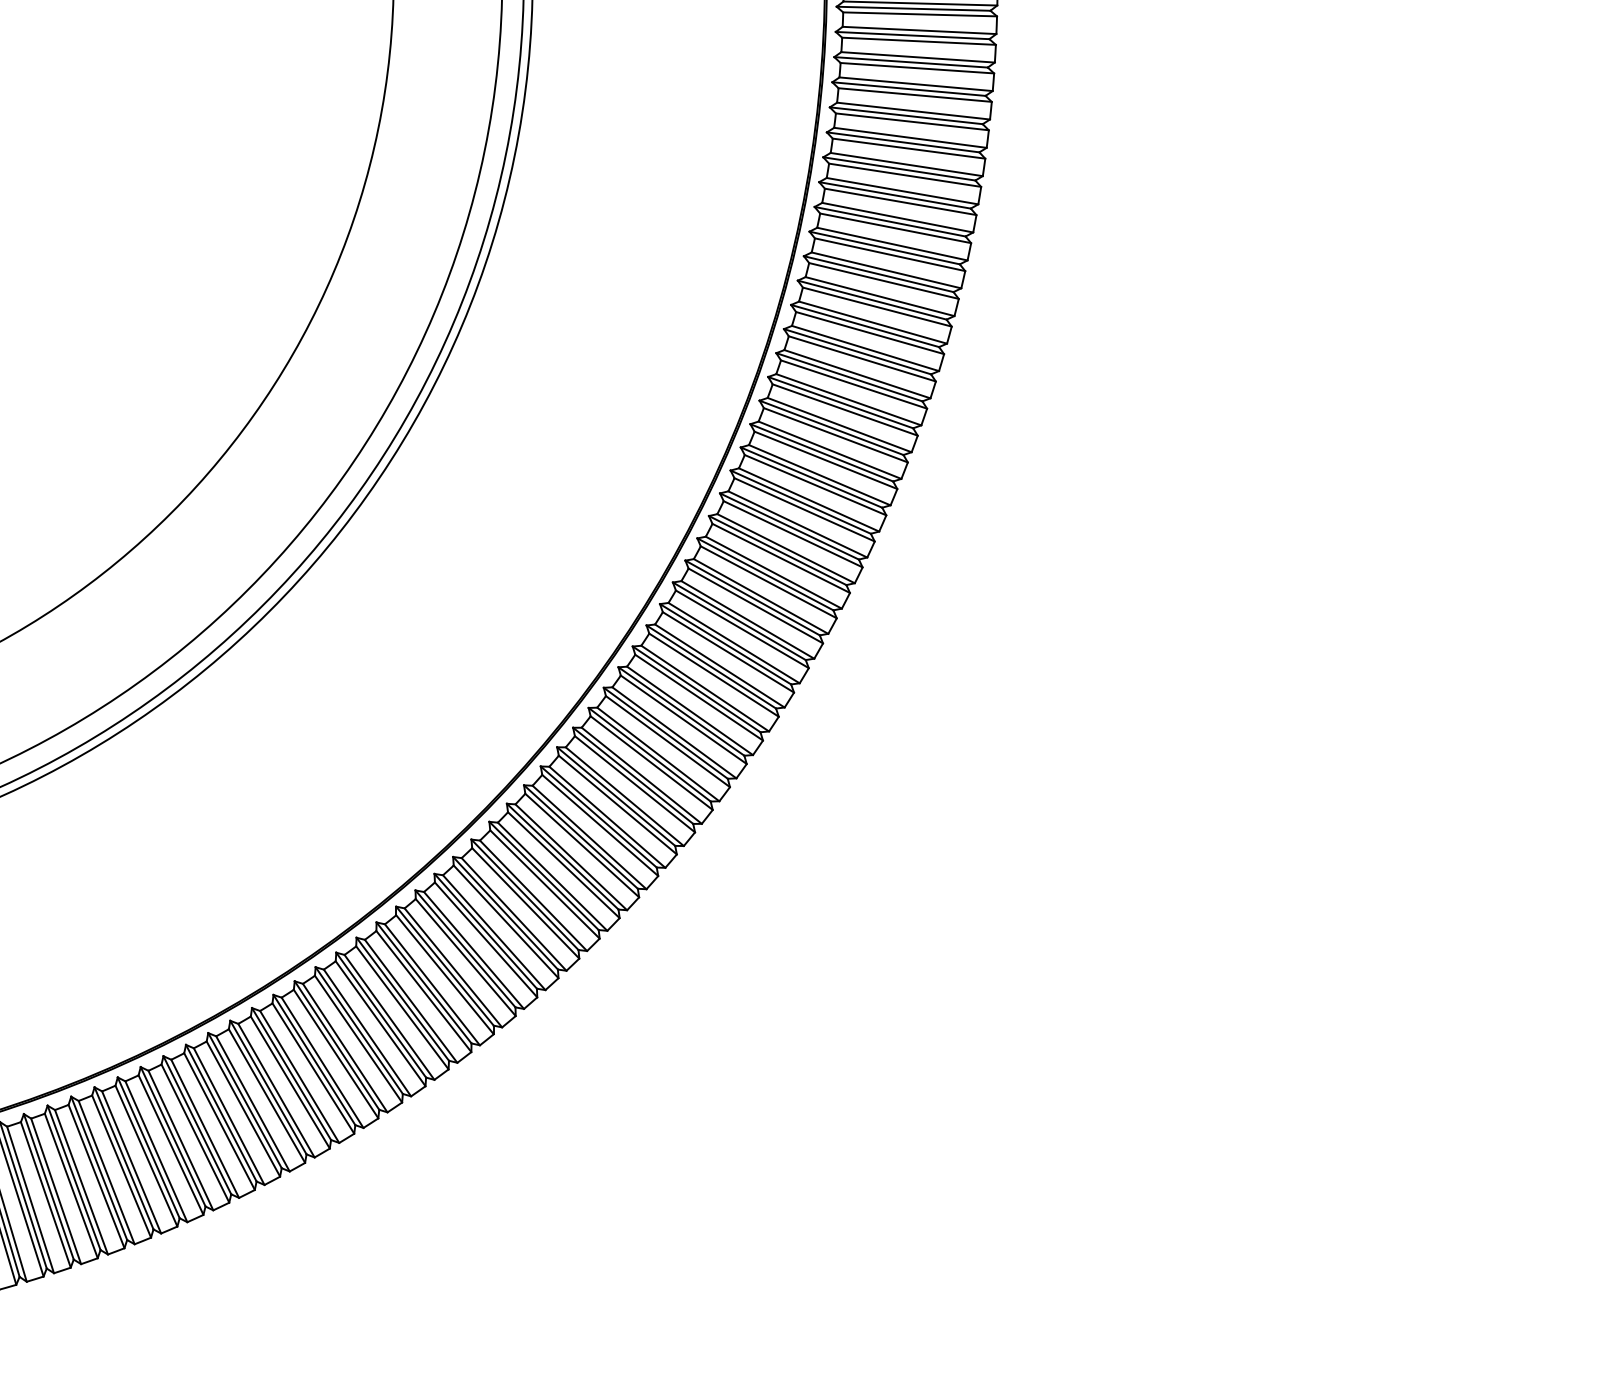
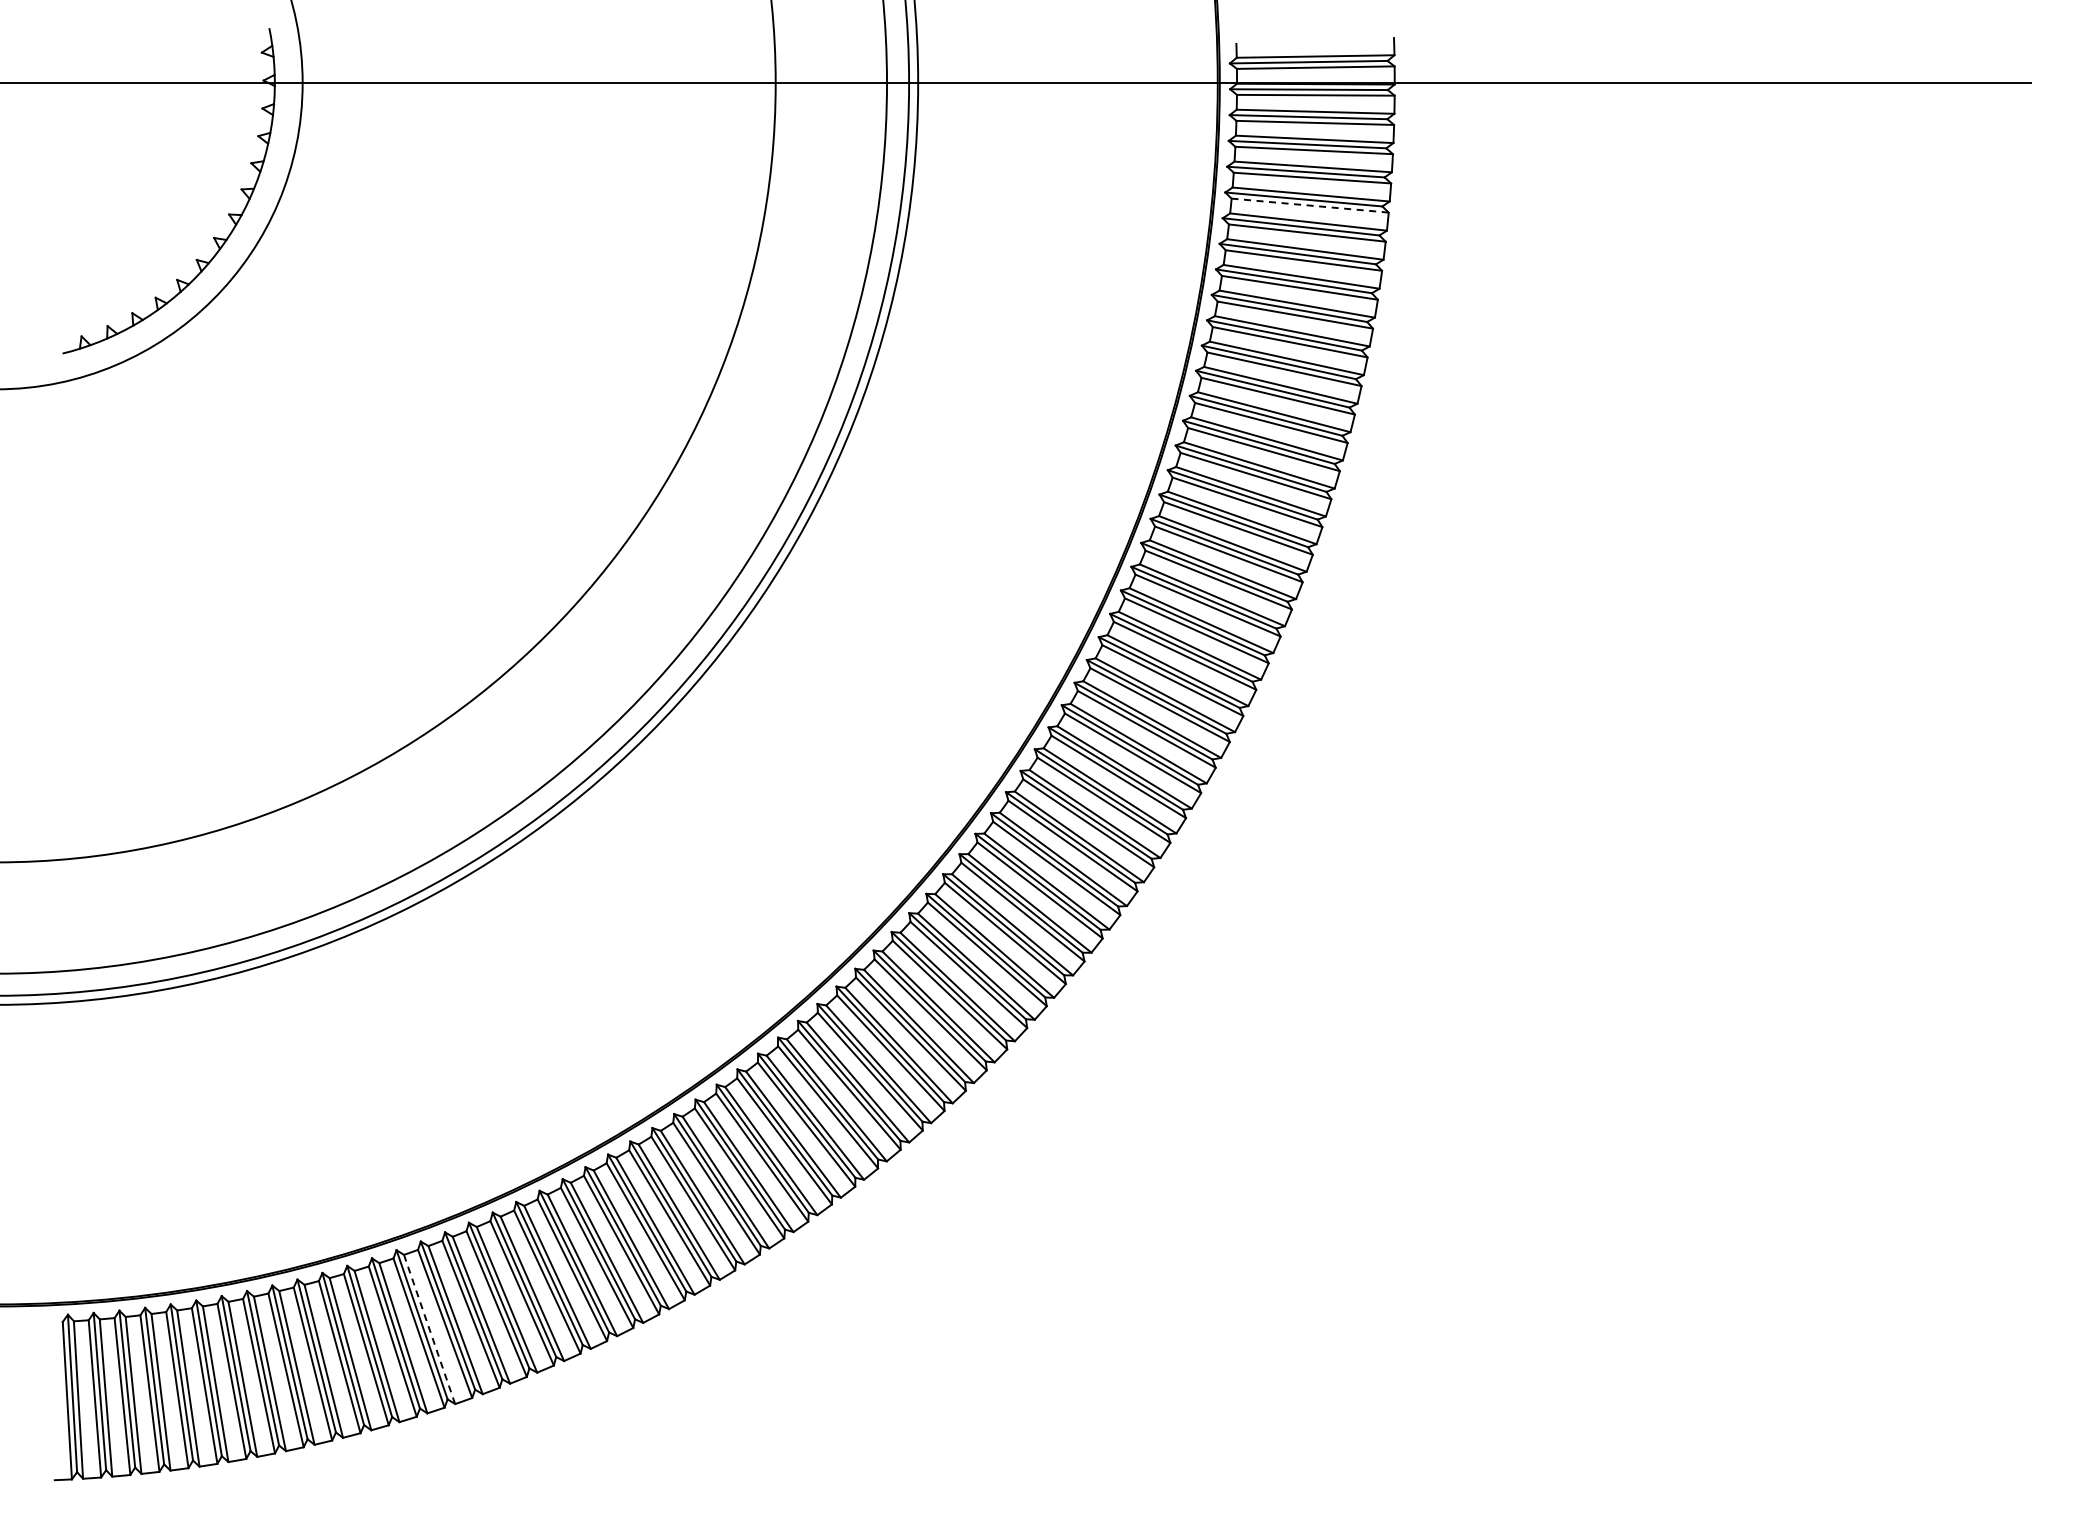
line: (915, 94) -> (1310, 205), solid -> dashed
line: (56, 1191) -> (429, 1329), solid -> dashed

